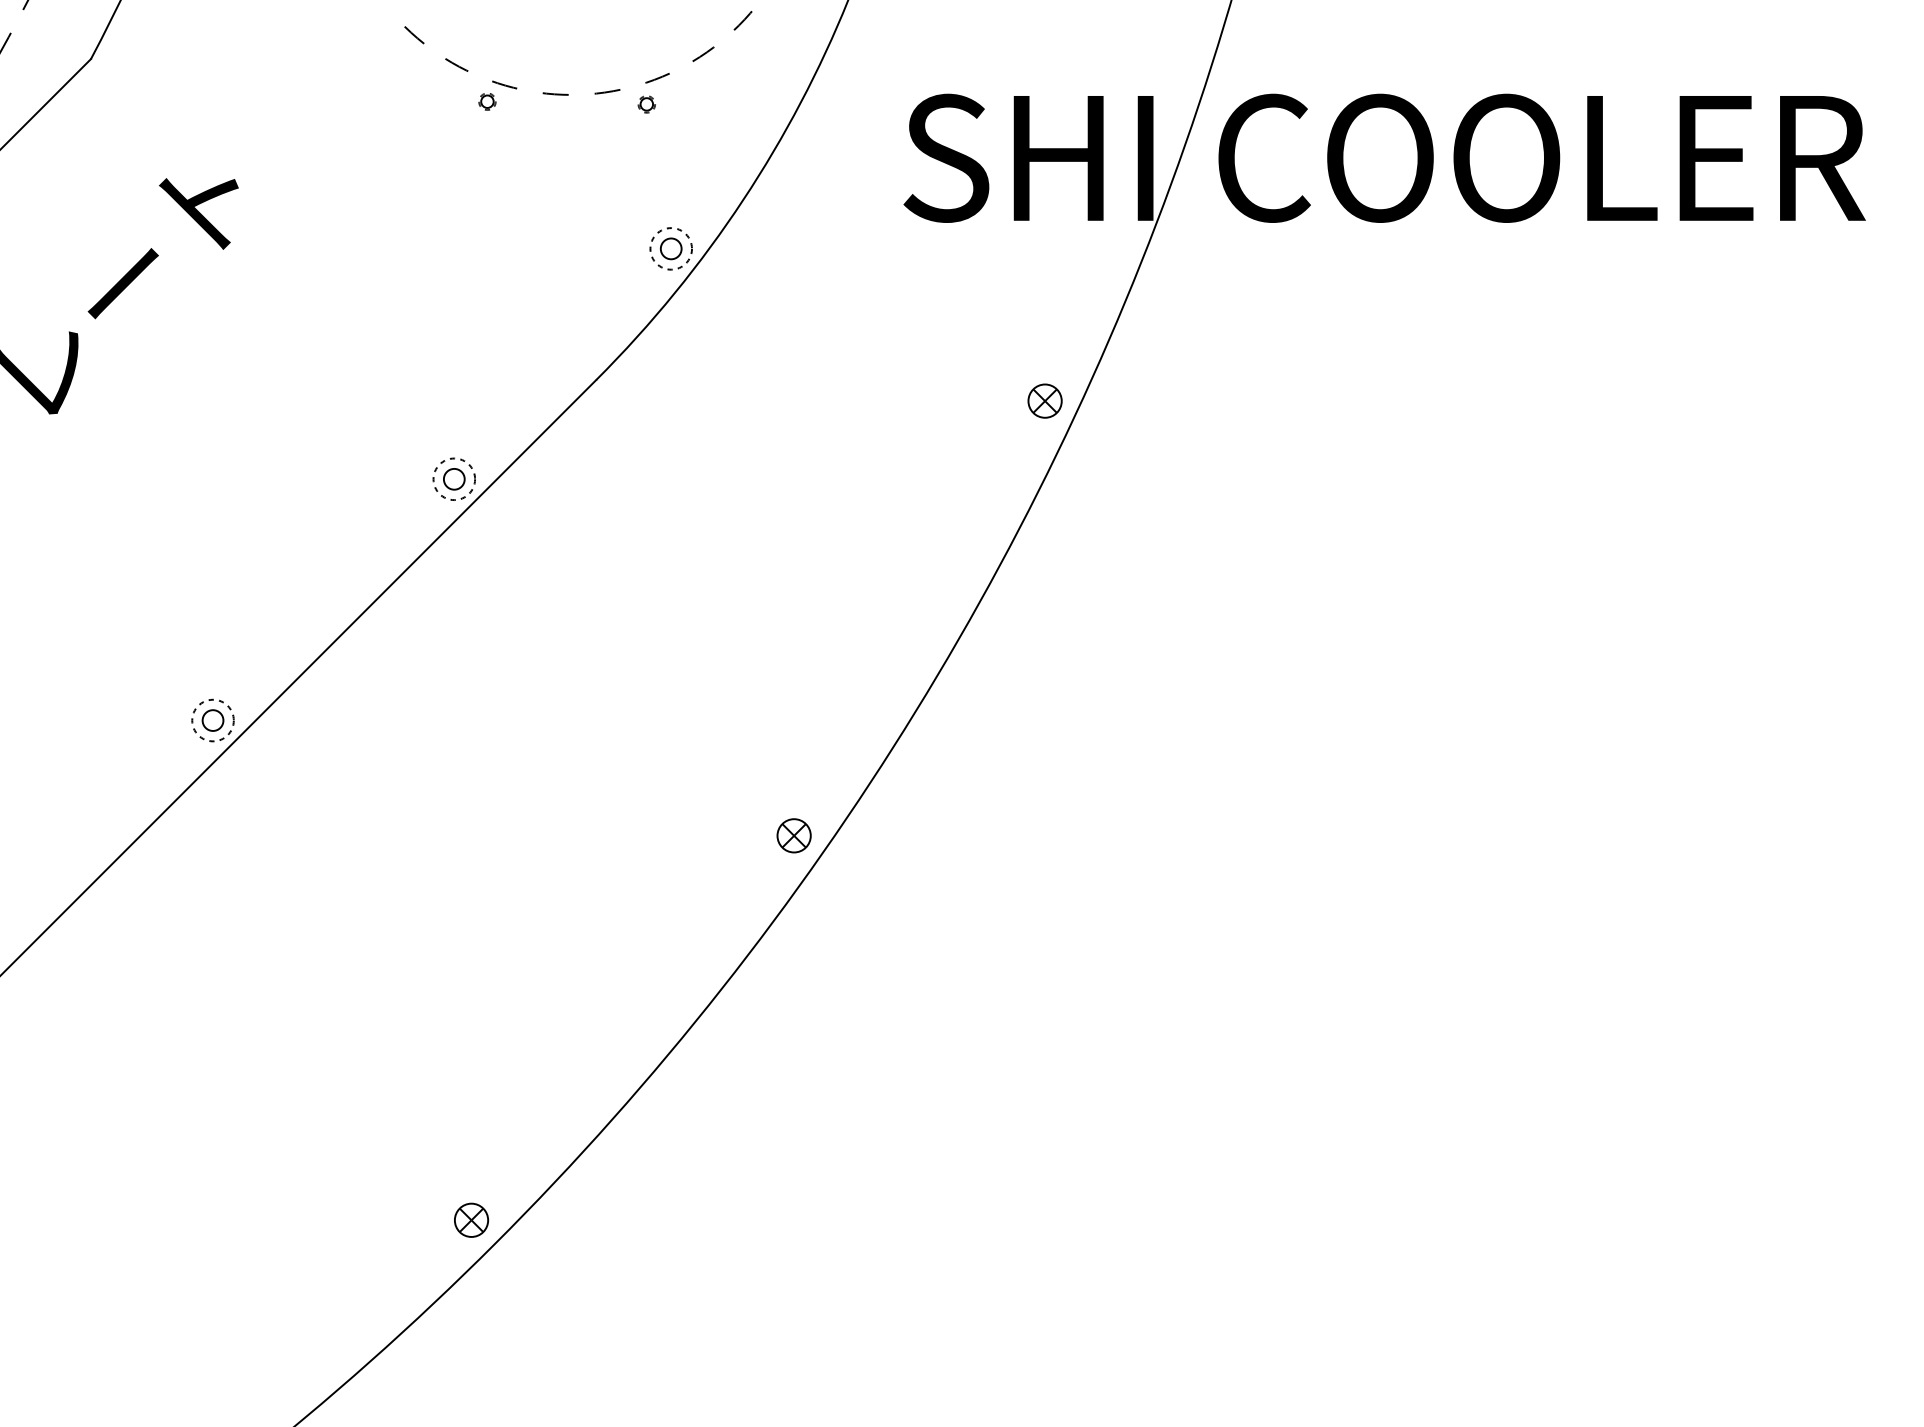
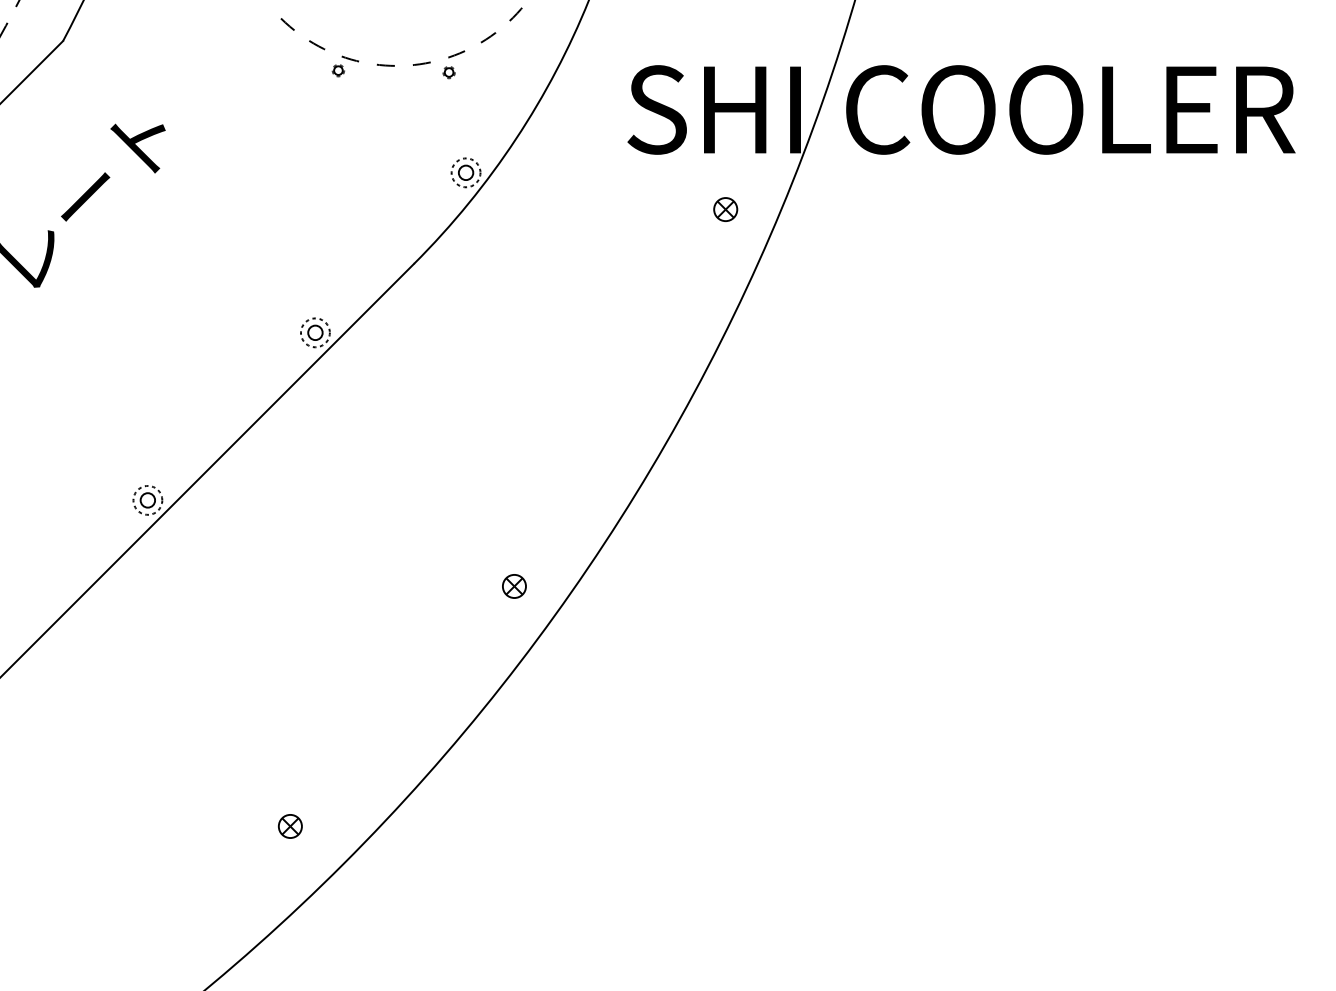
part: (1044, 401) -> (725, 209), moved
part: (794, 835) -> (514, 586), moved
part: (471, 1220) -> (290, 826), moved

